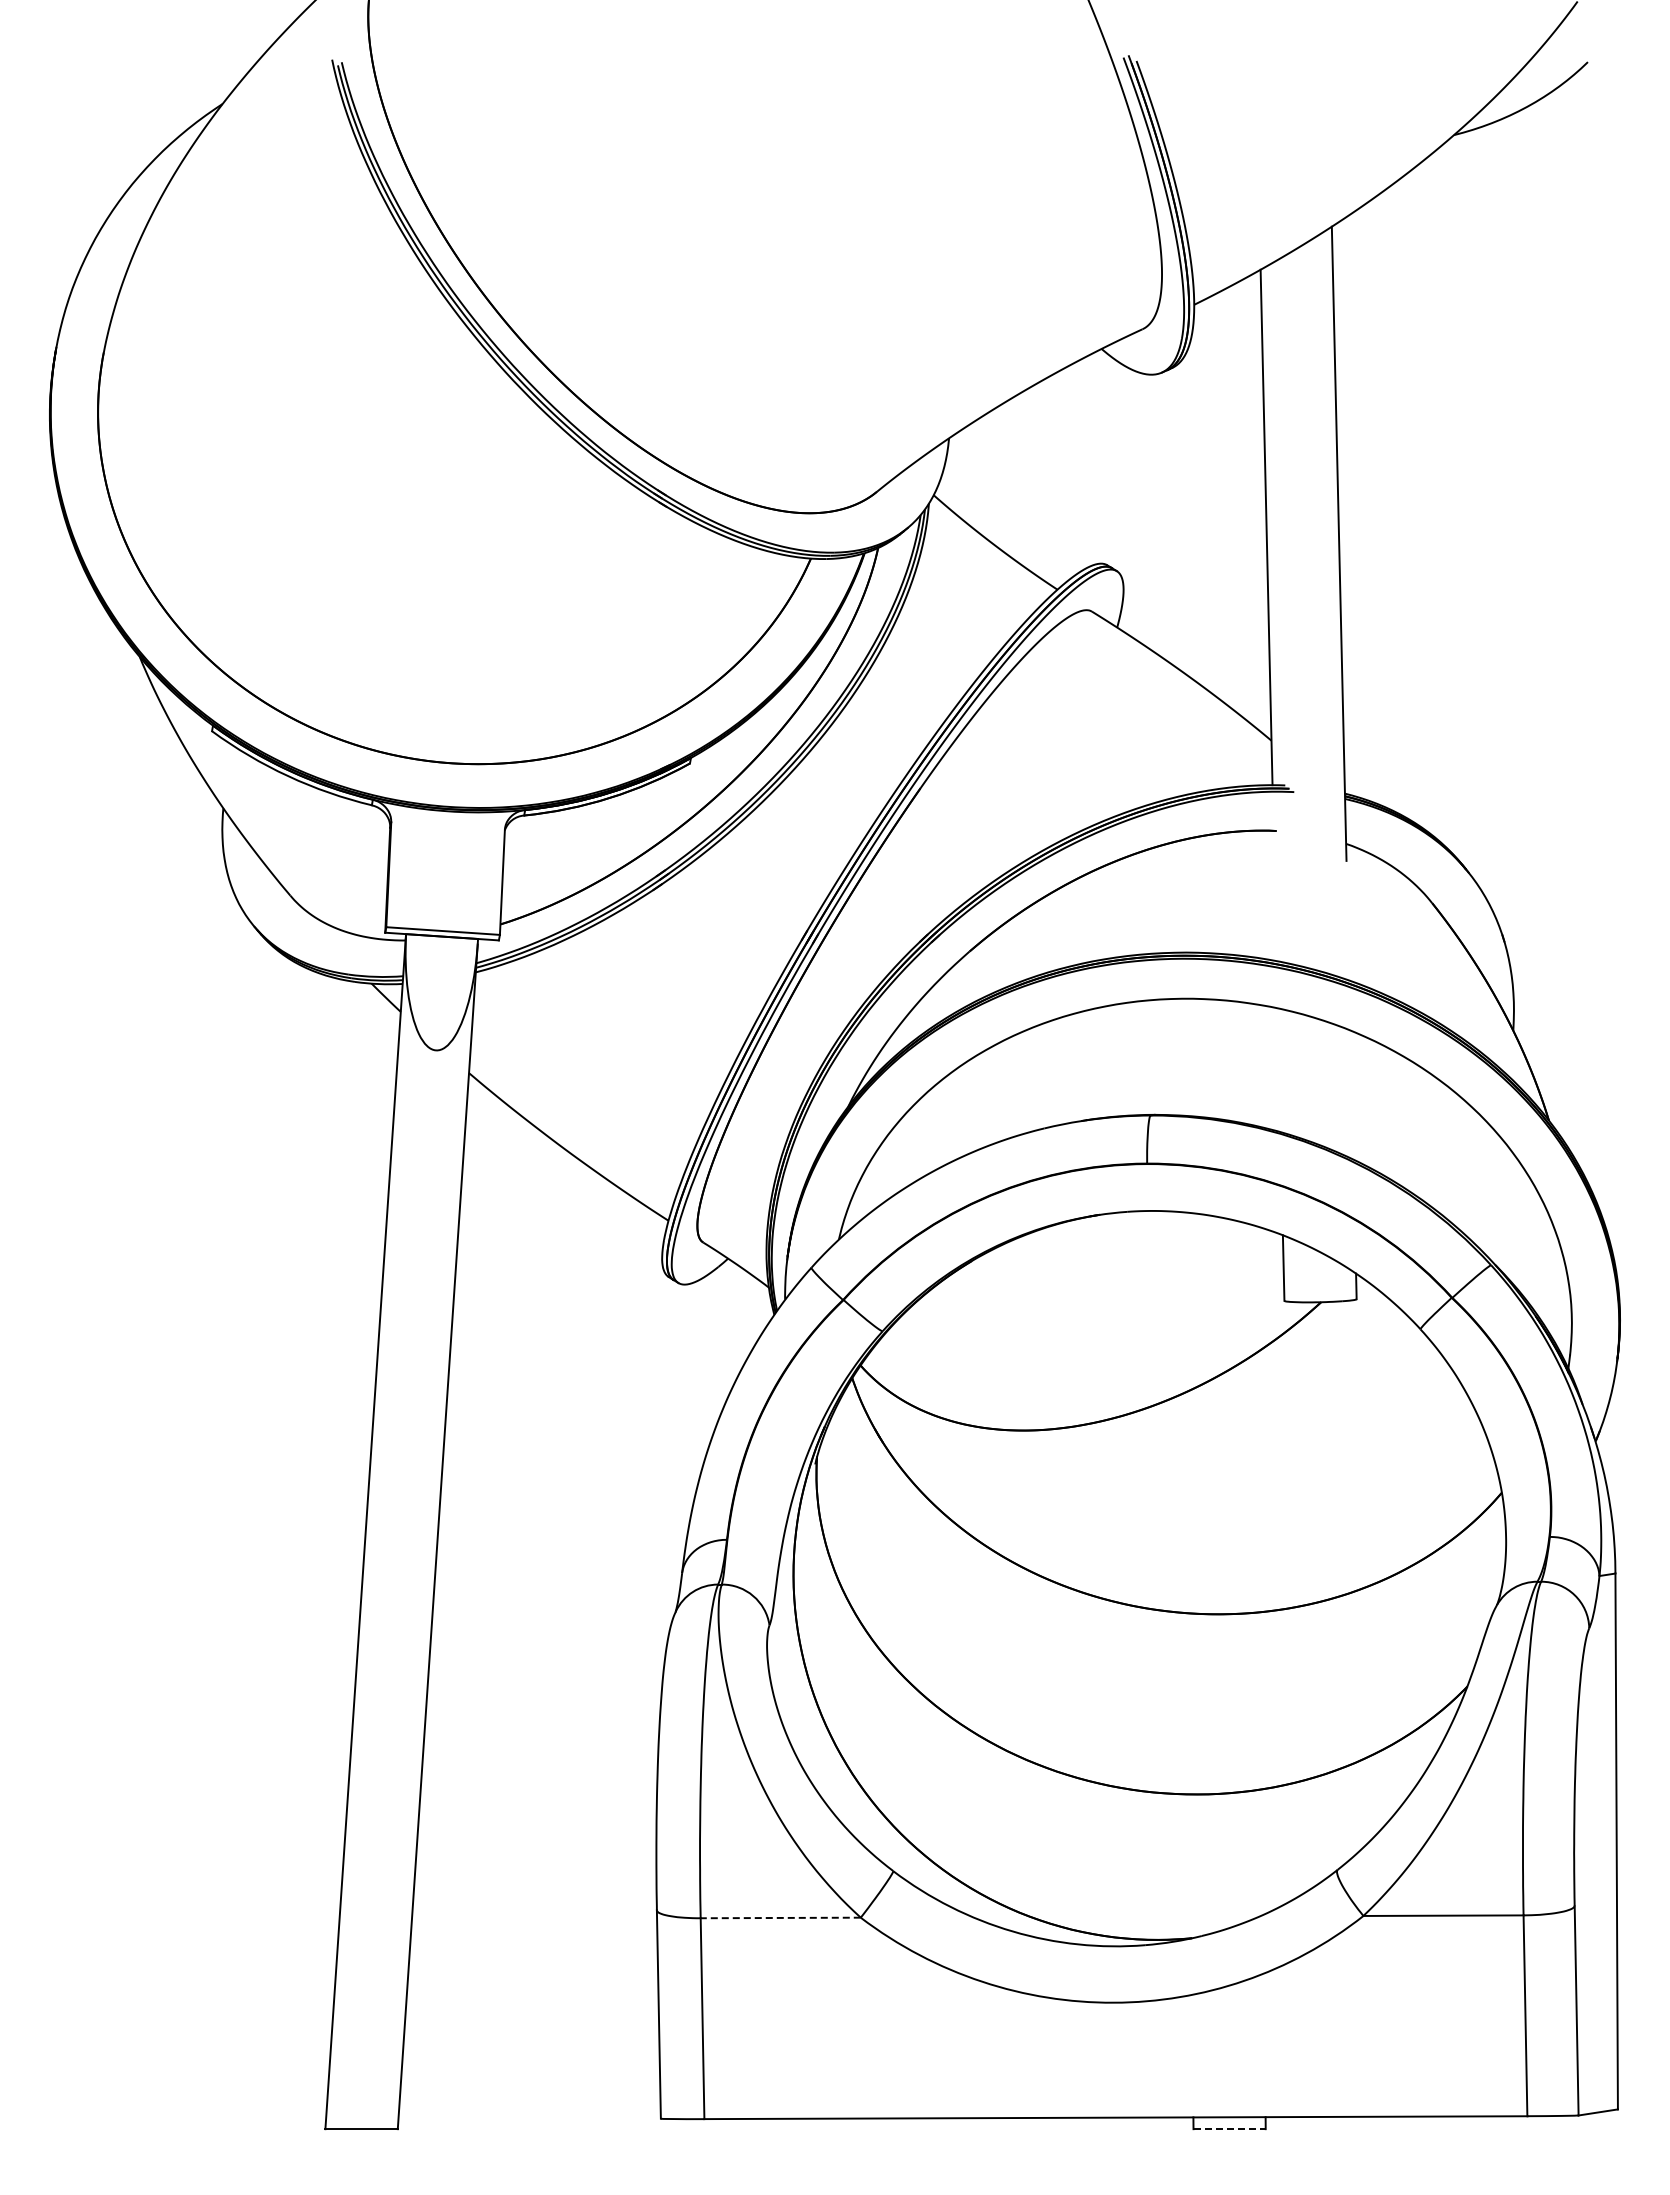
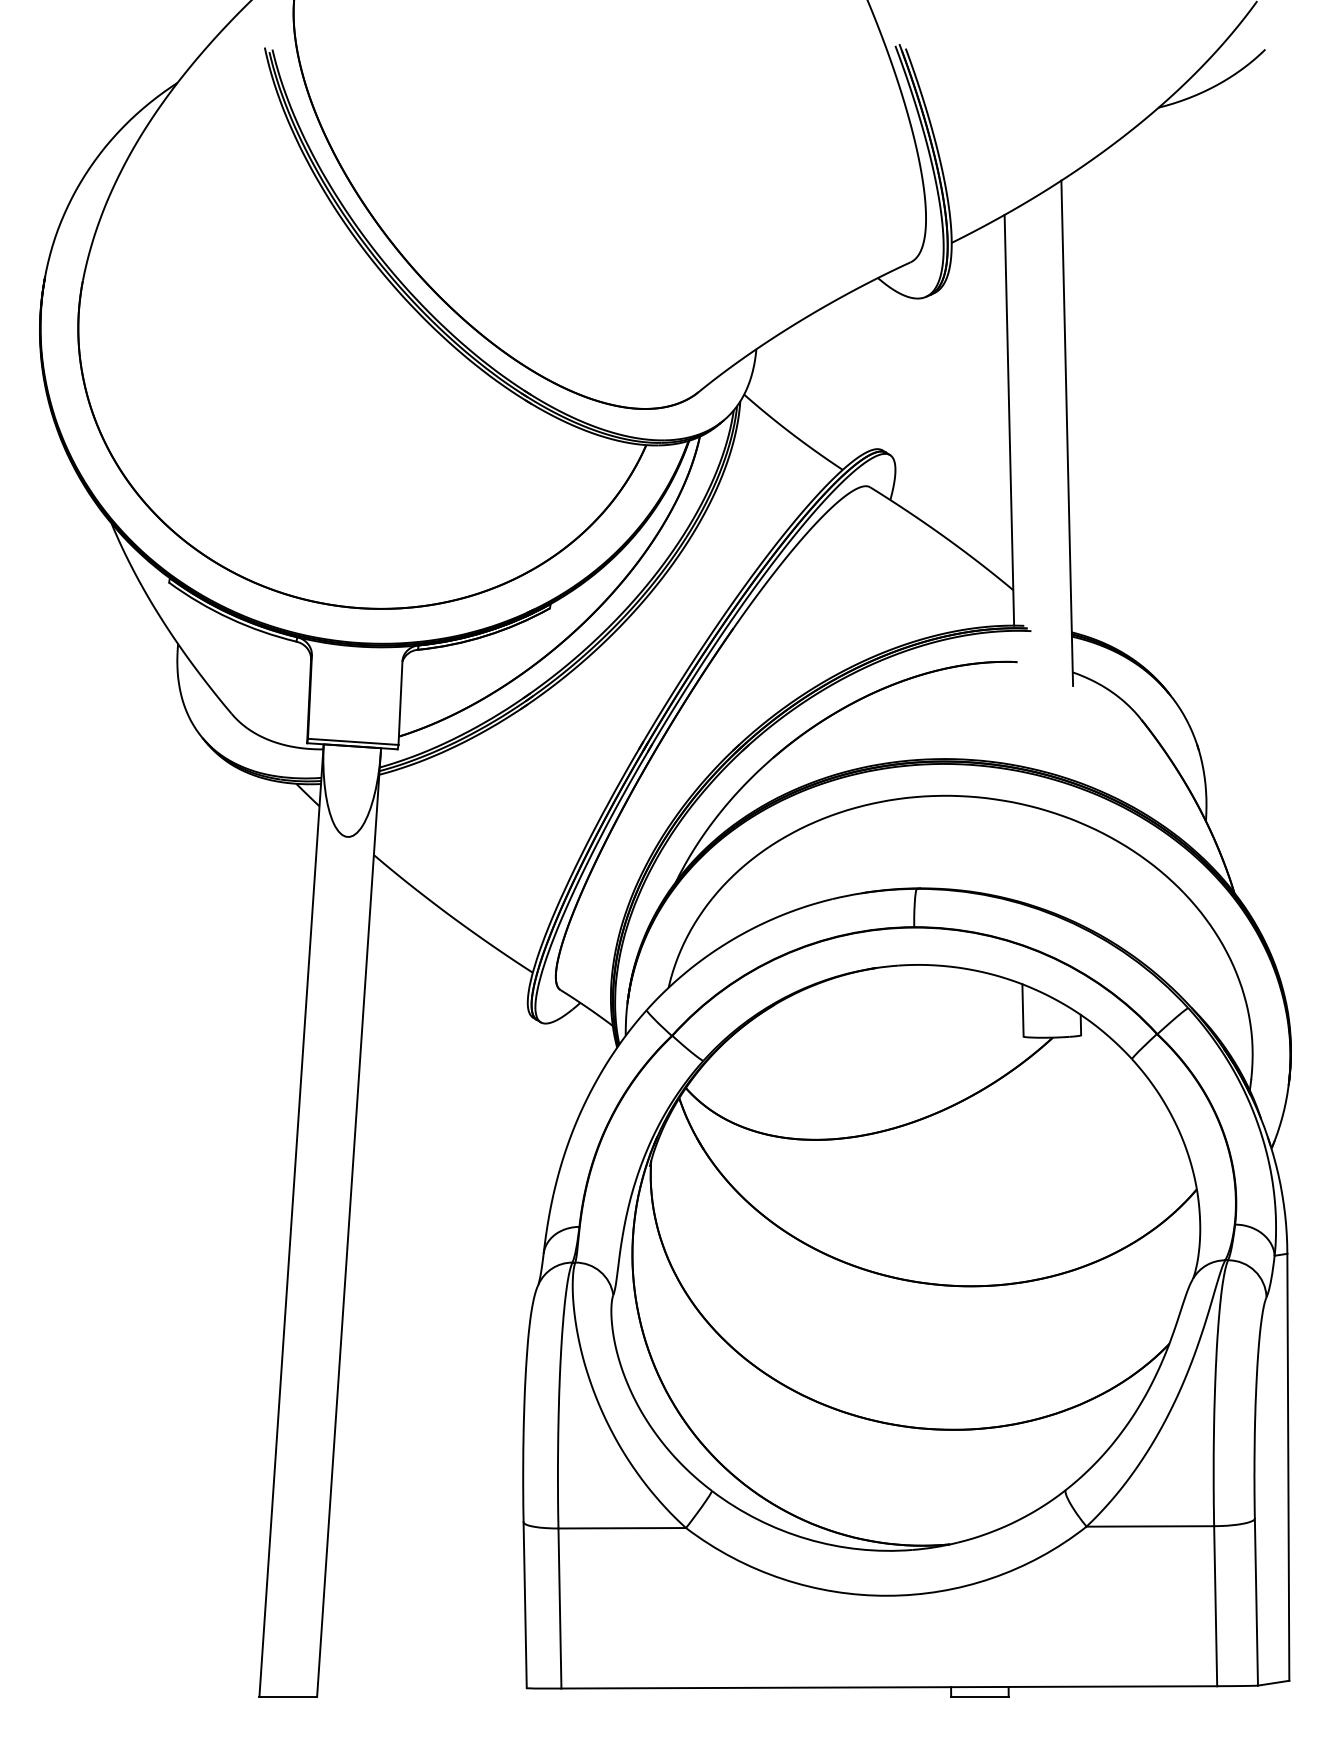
line: (780, 1917) -> (622, 1527), dashed -> solid
line: (1230, 2129) -> (980, 1696), dashed -> solid

